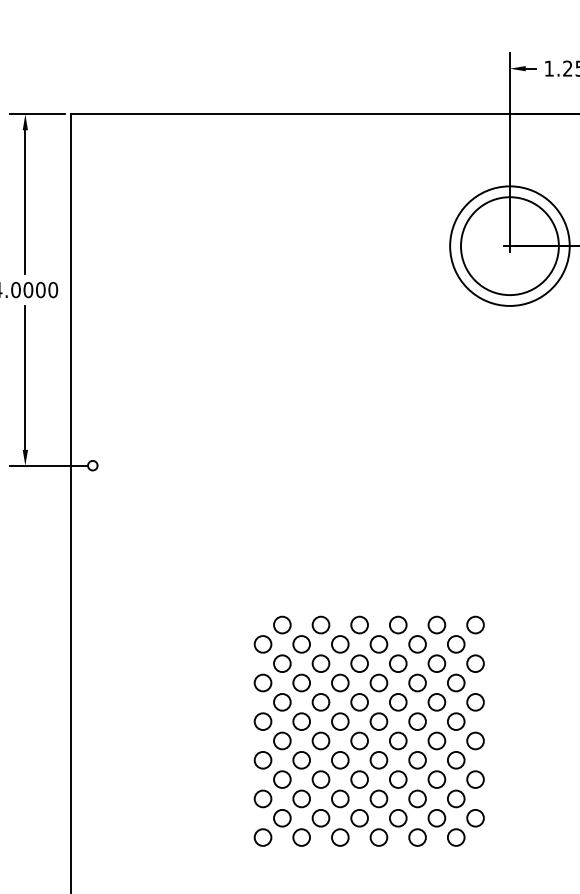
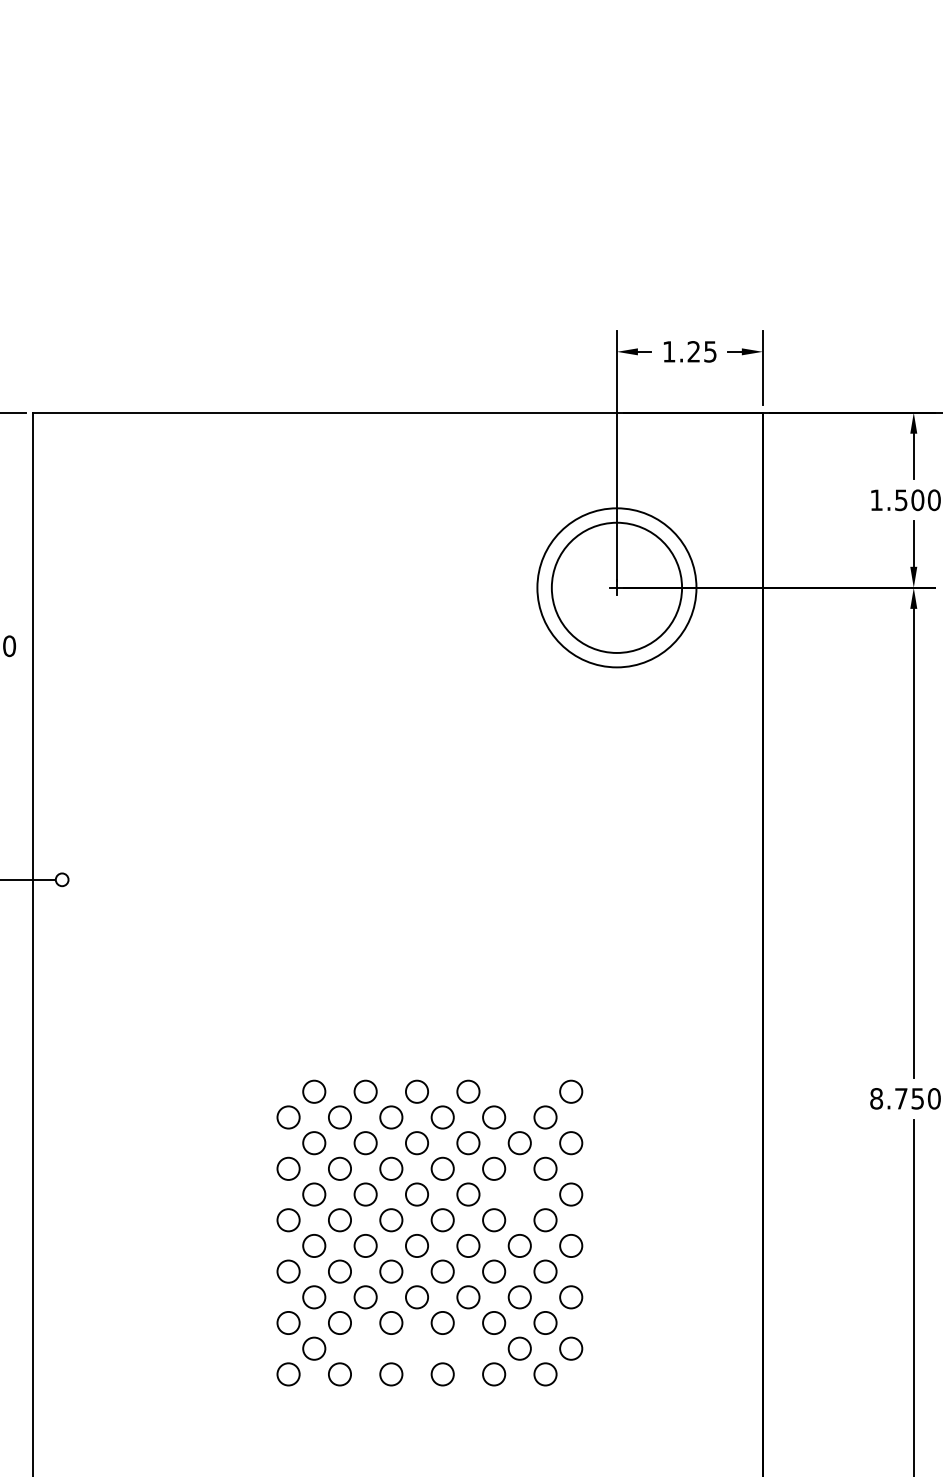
circle: (436, 624) -> (519, 1091), removed
circle: (436, 702) -> (519, 1194), removed
circle: (320, 818) -> (365, 1348), removed
circle: (359, 818) -> (416, 1348), removed
circle: (398, 818) -> (468, 1348), removed

